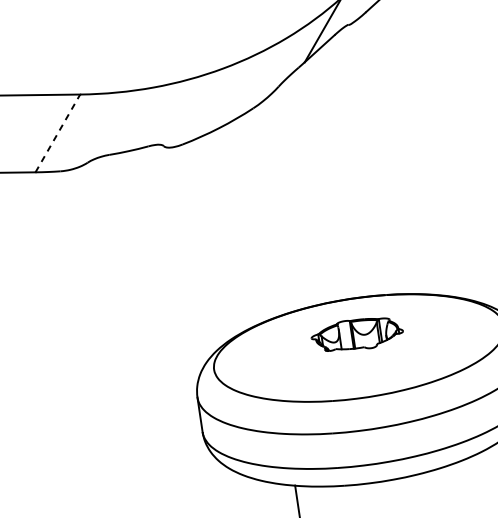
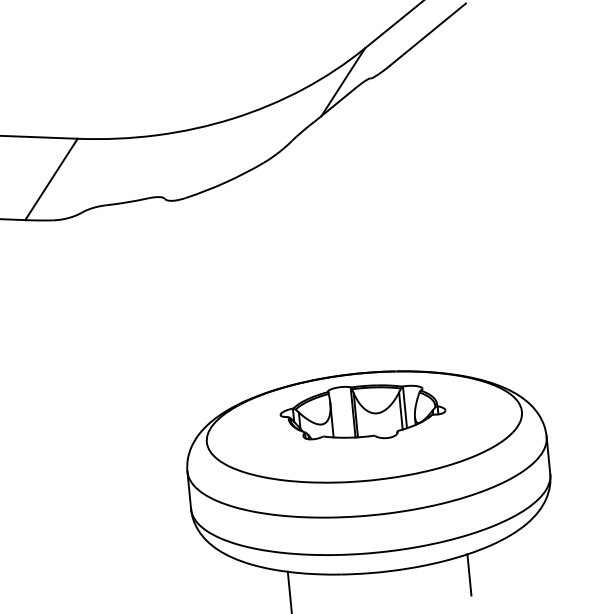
line: (57, 133) -> (51, 179), dashed -> solid
part: (356, 334) -> (362, 412), size x1.67
line: (463, 479) -> (469, 574), added

